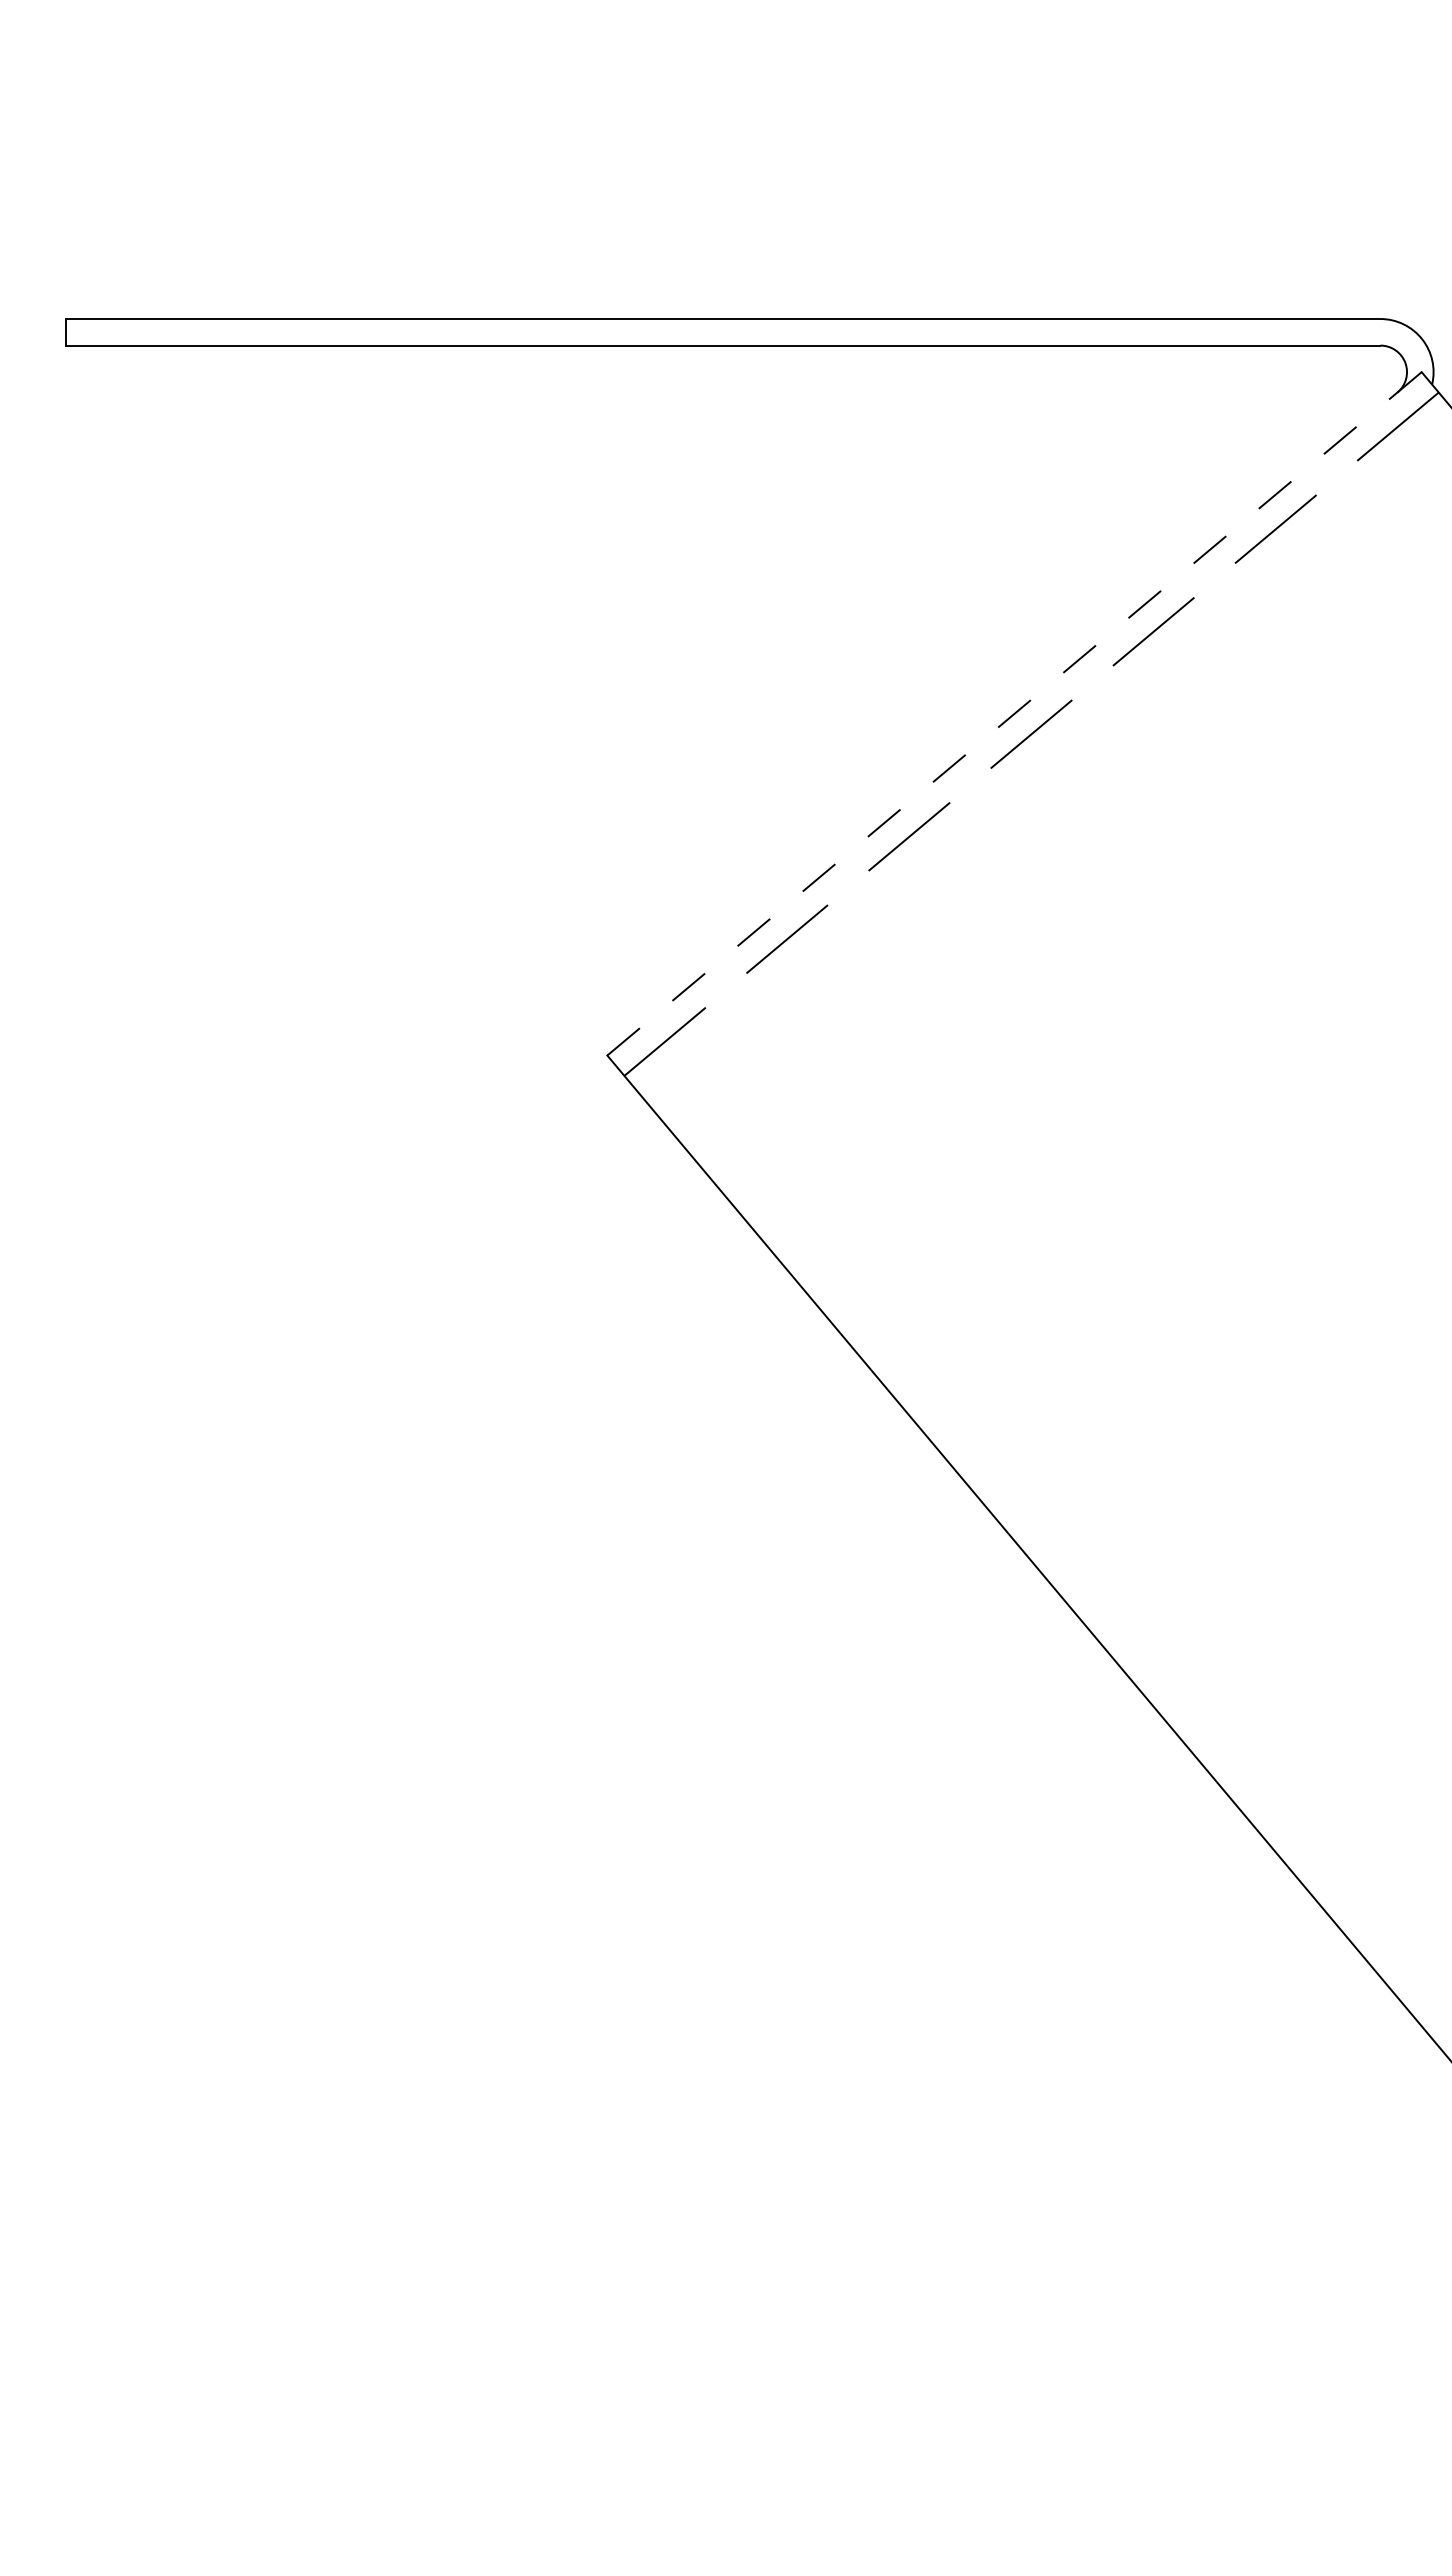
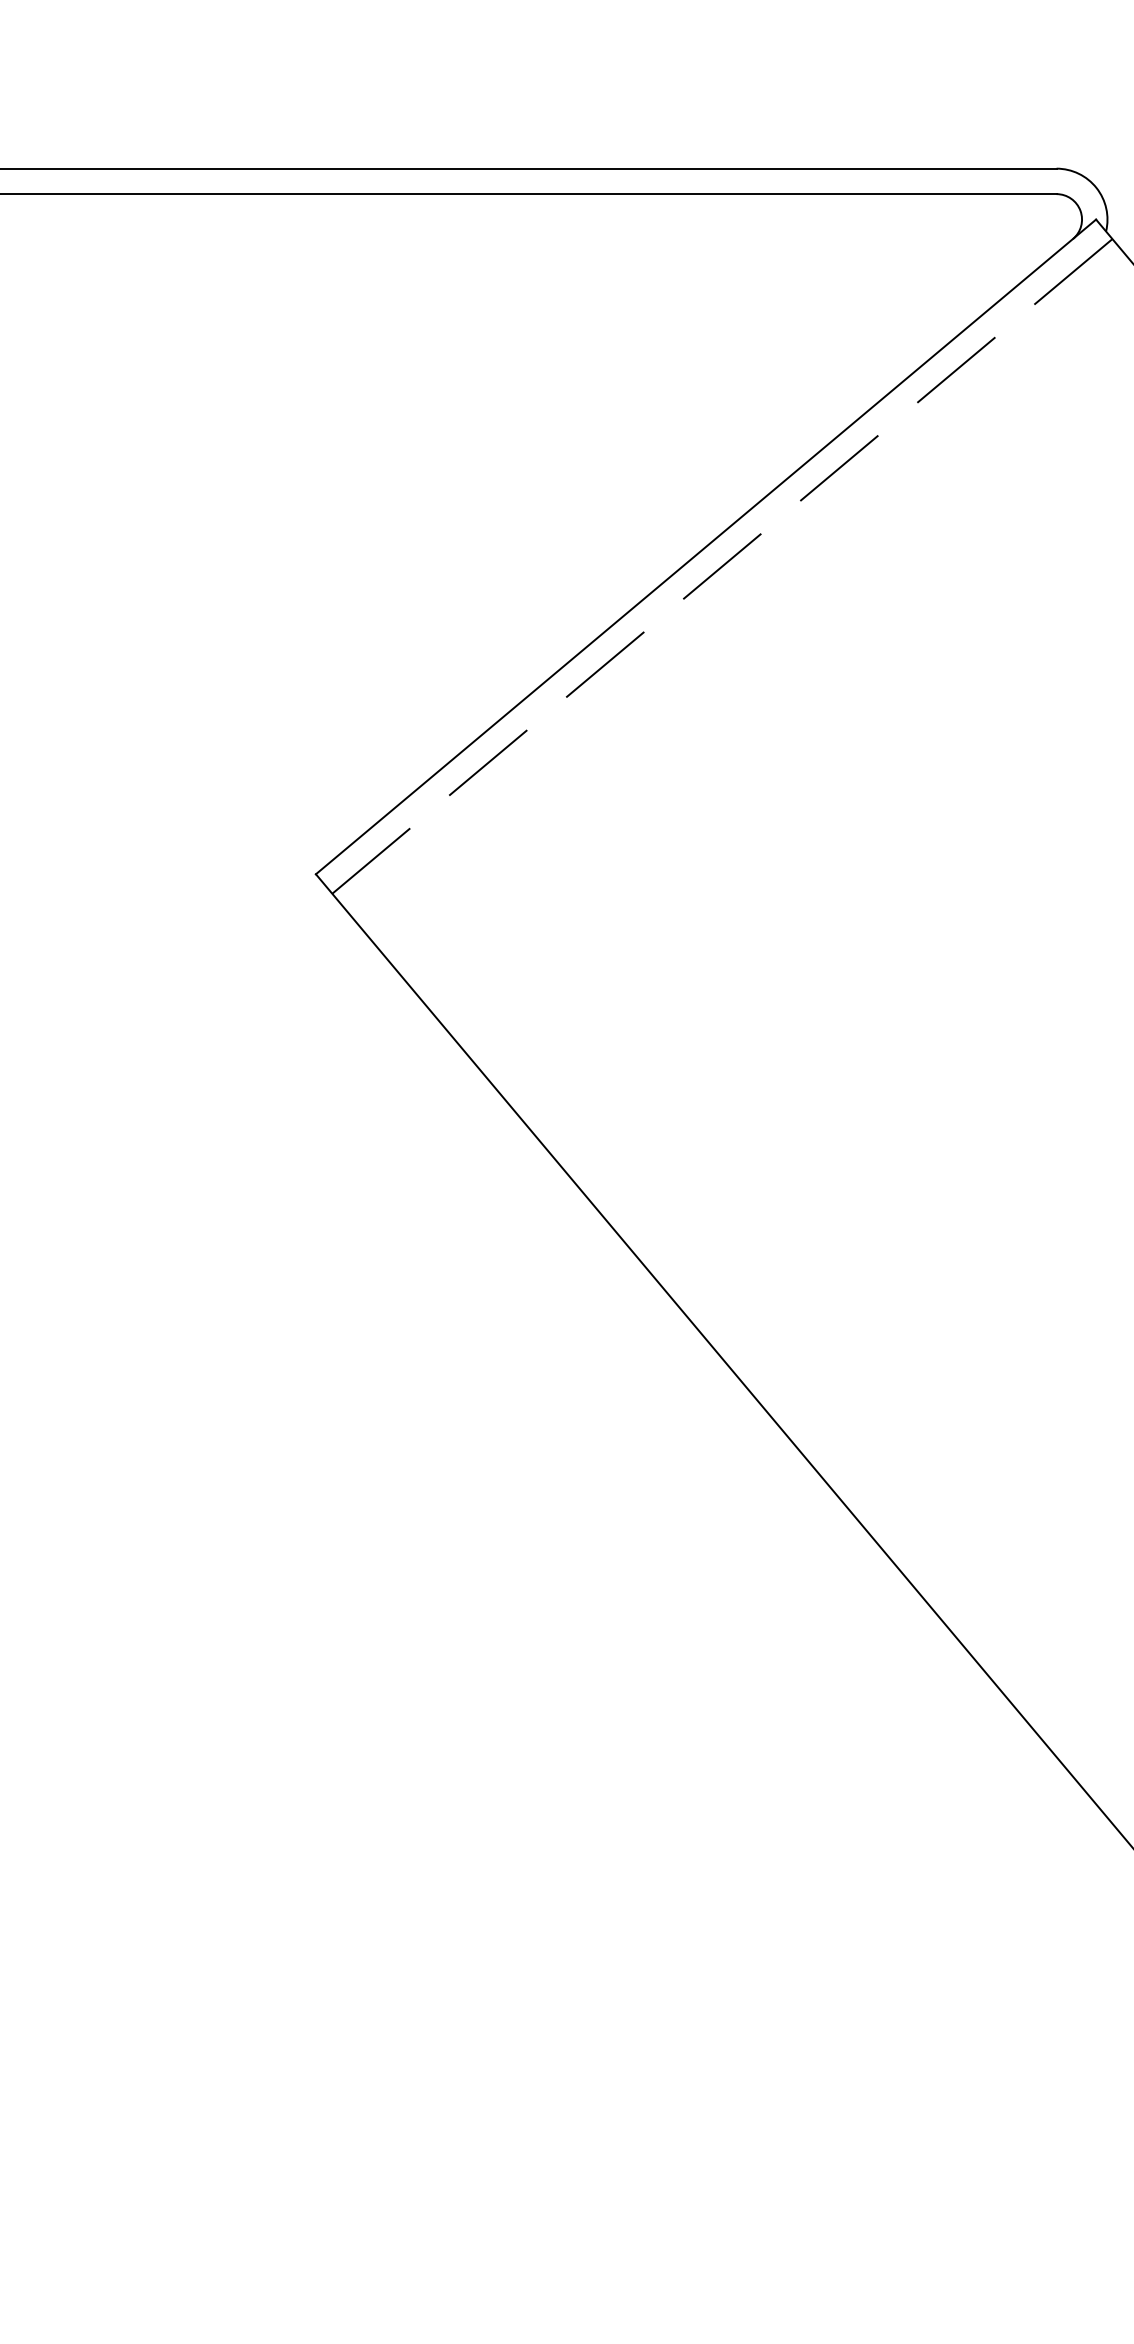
line: (1014, 713) -> (706, 546), dashed -> solid

